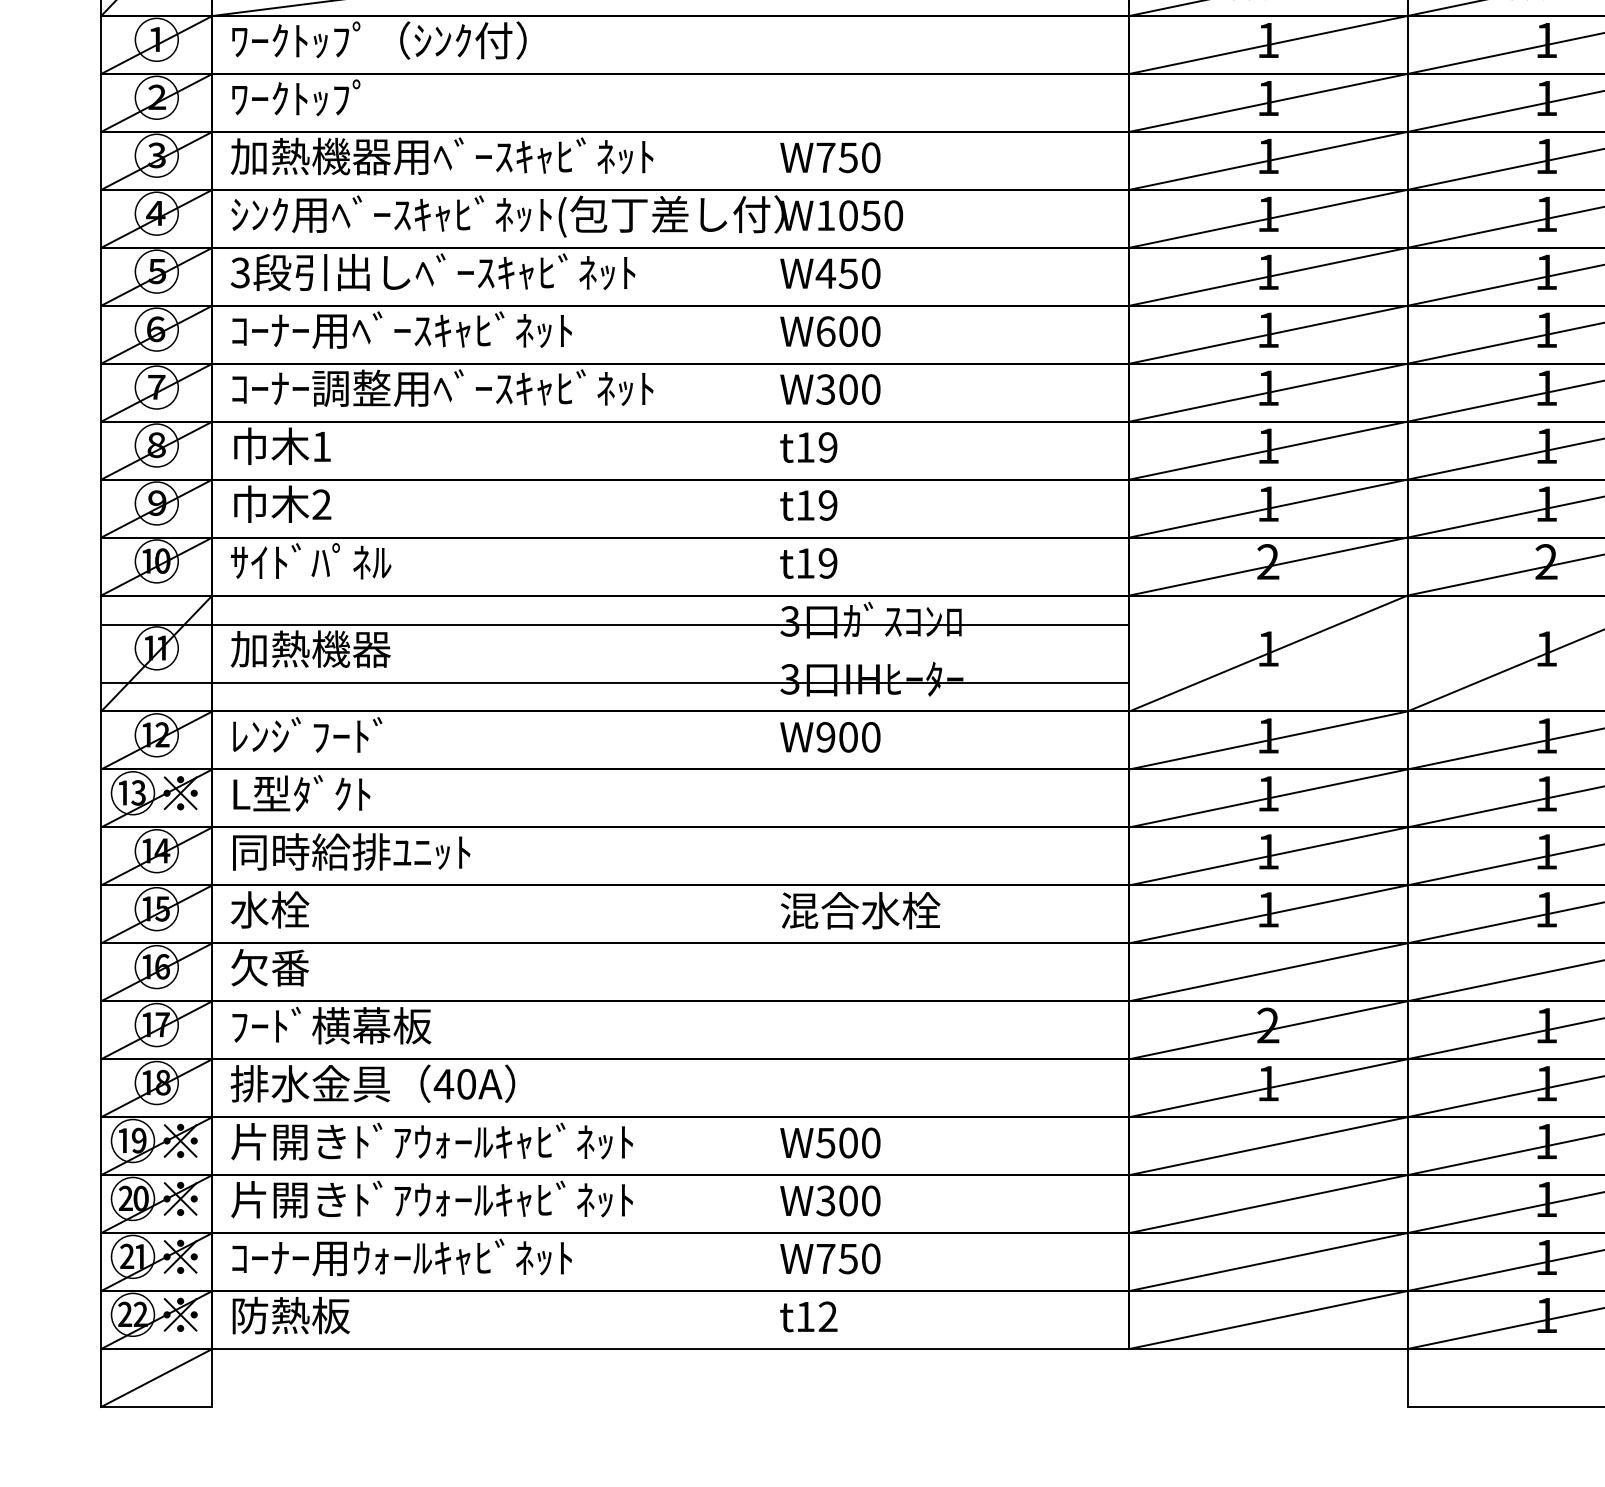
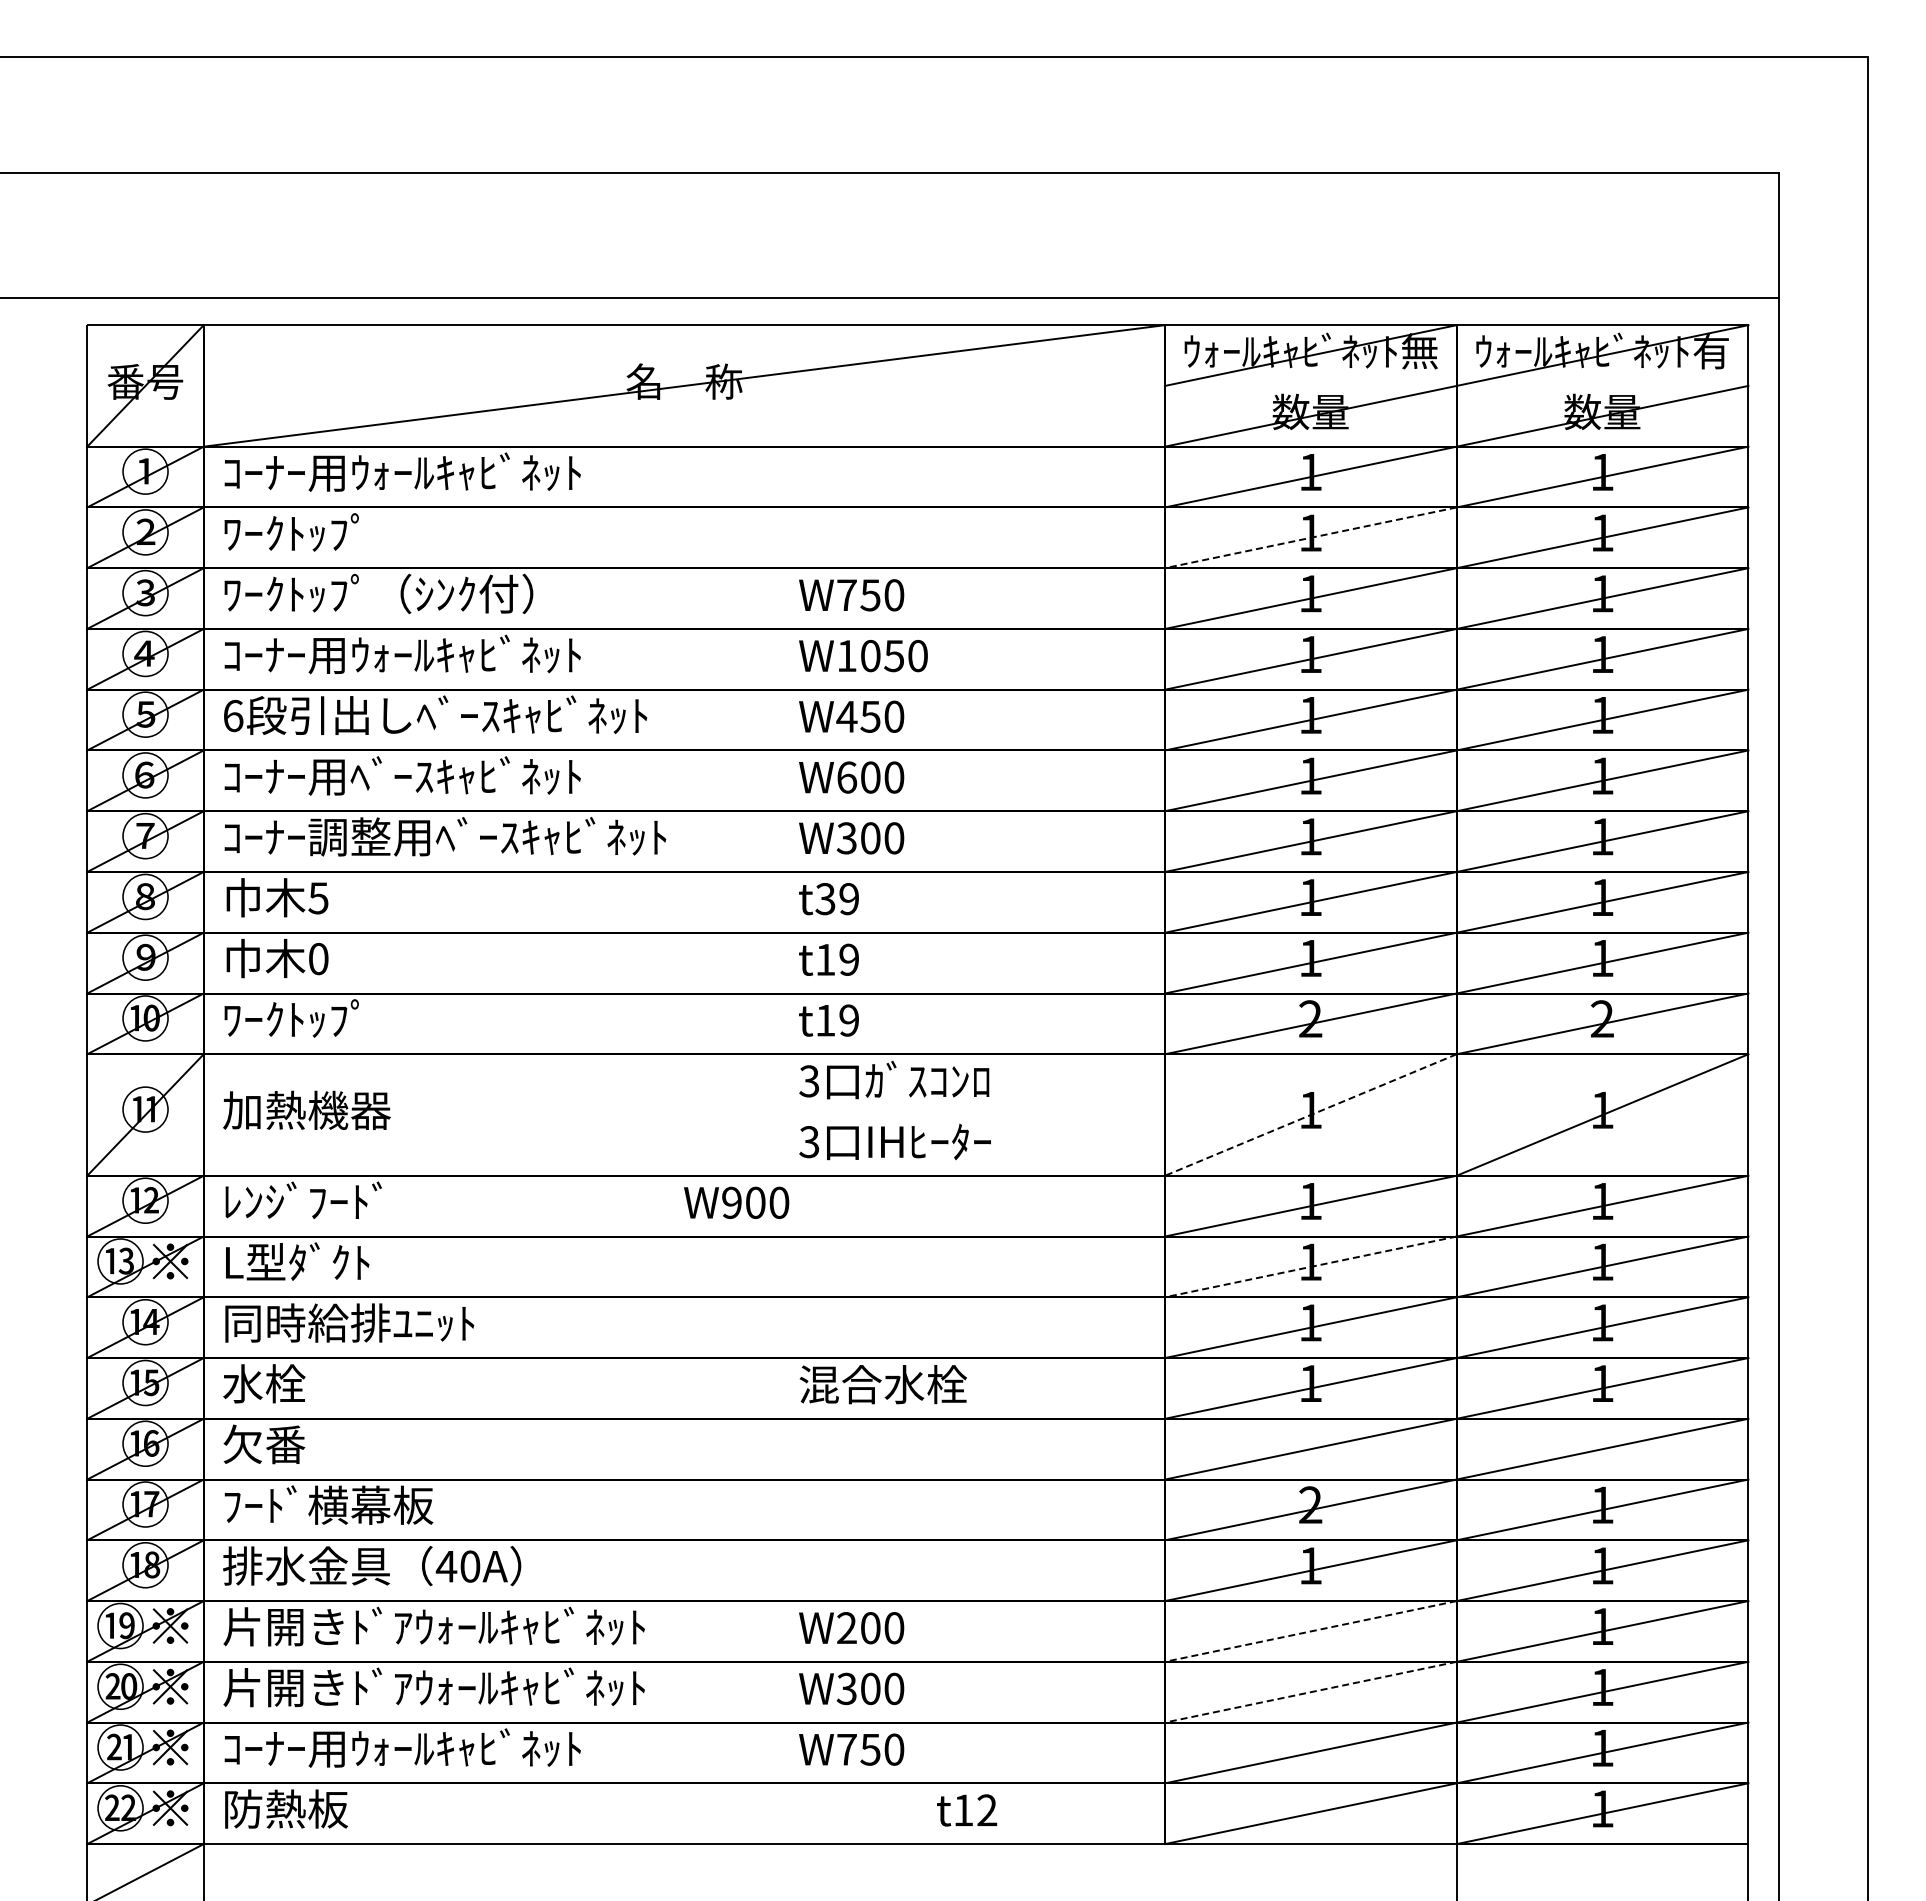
text: (401, 40) -> (402, 472), ﾜｰｸﾄｯﾌﾟ（ｼﾝｸ付） -> ｺｰﾅｰ用ｳｫｰﾙｷｬﾋﾞﾈｯﾄ
line: (1268, 102) -> (1310, 537), solid -> dashed
text: (442, 156) -> (444, 593), 加熱機器用ﾍﾞｰｽｷｬﾋﾞﾈｯﾄ -> ﾜｰｸﾄｯﾌﾟ（ｼﾝｸ付）
text: (506, 216) -> (512, 656), ｼﾝｸ用ﾍﾞｰｽｷｬﾋﾞﾈｯﾄ(包丁差し付） -> ｺｰﾅｰ用ｳｫｰﾙｷｬﾋﾞﾈｯﾄ
text: (240, 272) -> (233, 715), 3 -> 6
text: (321, 446) -> (318, 898), 1 -> 5
text: (805, 447) -> (825, 899), t19 -> t39
text: (321, 505) -> (318, 959), 2 -> 0
text: (311, 561) -> (307, 1018), ｻｲﾄﾞﾊﾟﾈﾙ -> ﾜｰｸﾄｯﾌﾟ
line: (615, 624) -> (626, 1084), removed
line: (1268, 653) -> (1310, 1115), solid -> dashed
line: (615, 682) -> (626, 1145), removed
text: (830, 736) -> (736, 1202), moved
line: (1268, 798) -> (1310, 1266), solid -> dashed
text: (825, 1143) -> (846, 1628), W500 -> W200
line: (1268, 1146) -> (1310, 1631), solid -> dashed
line: (1268, 1204) -> (1310, 1692), solid -> dashed
text: (809, 1316) -> (967, 1810), moved

